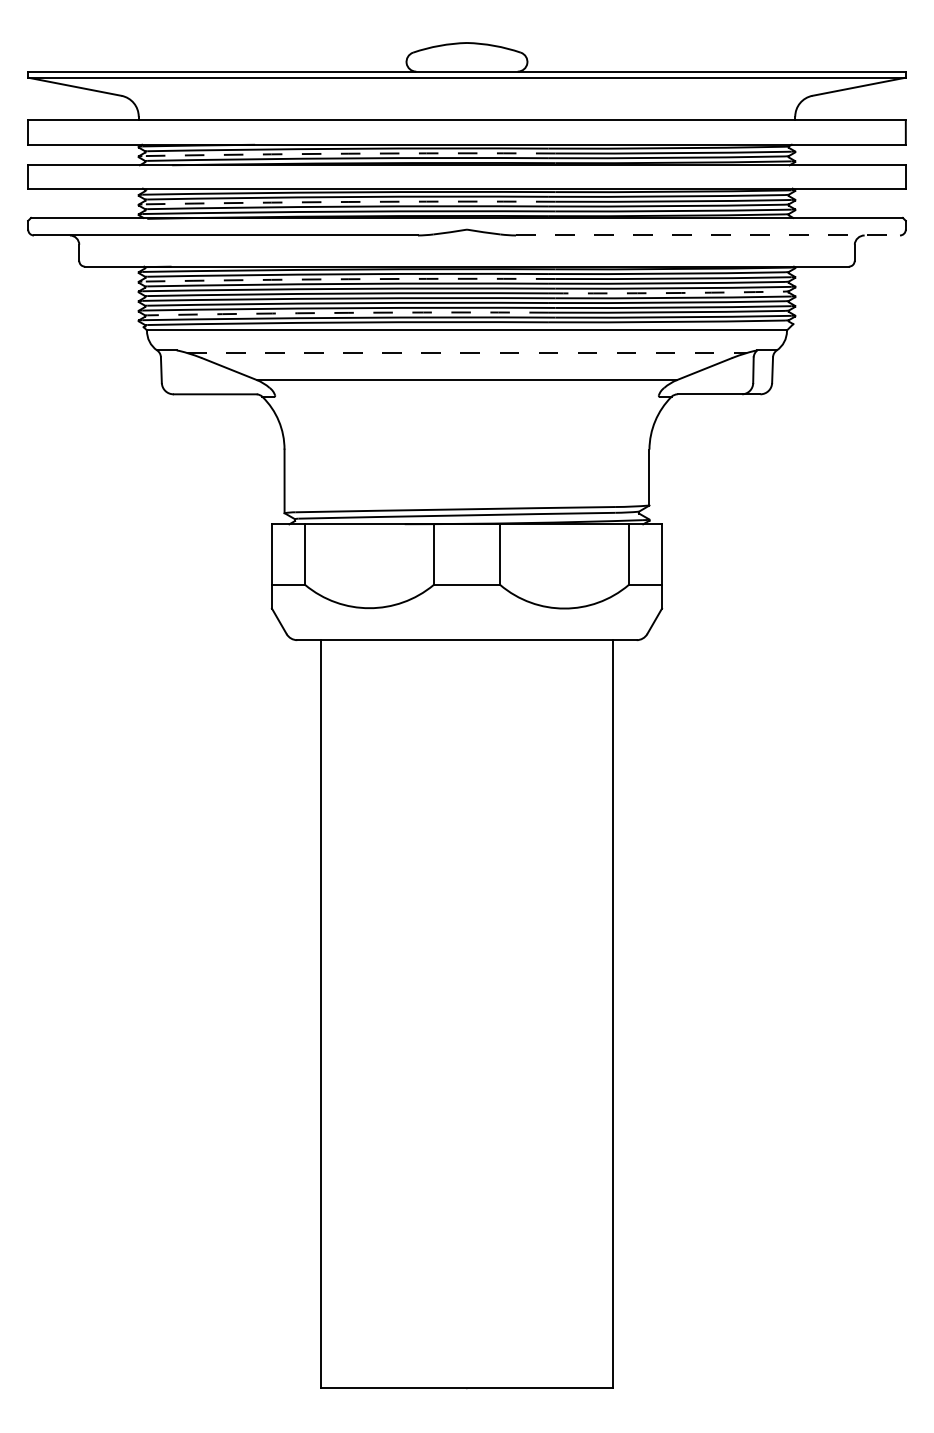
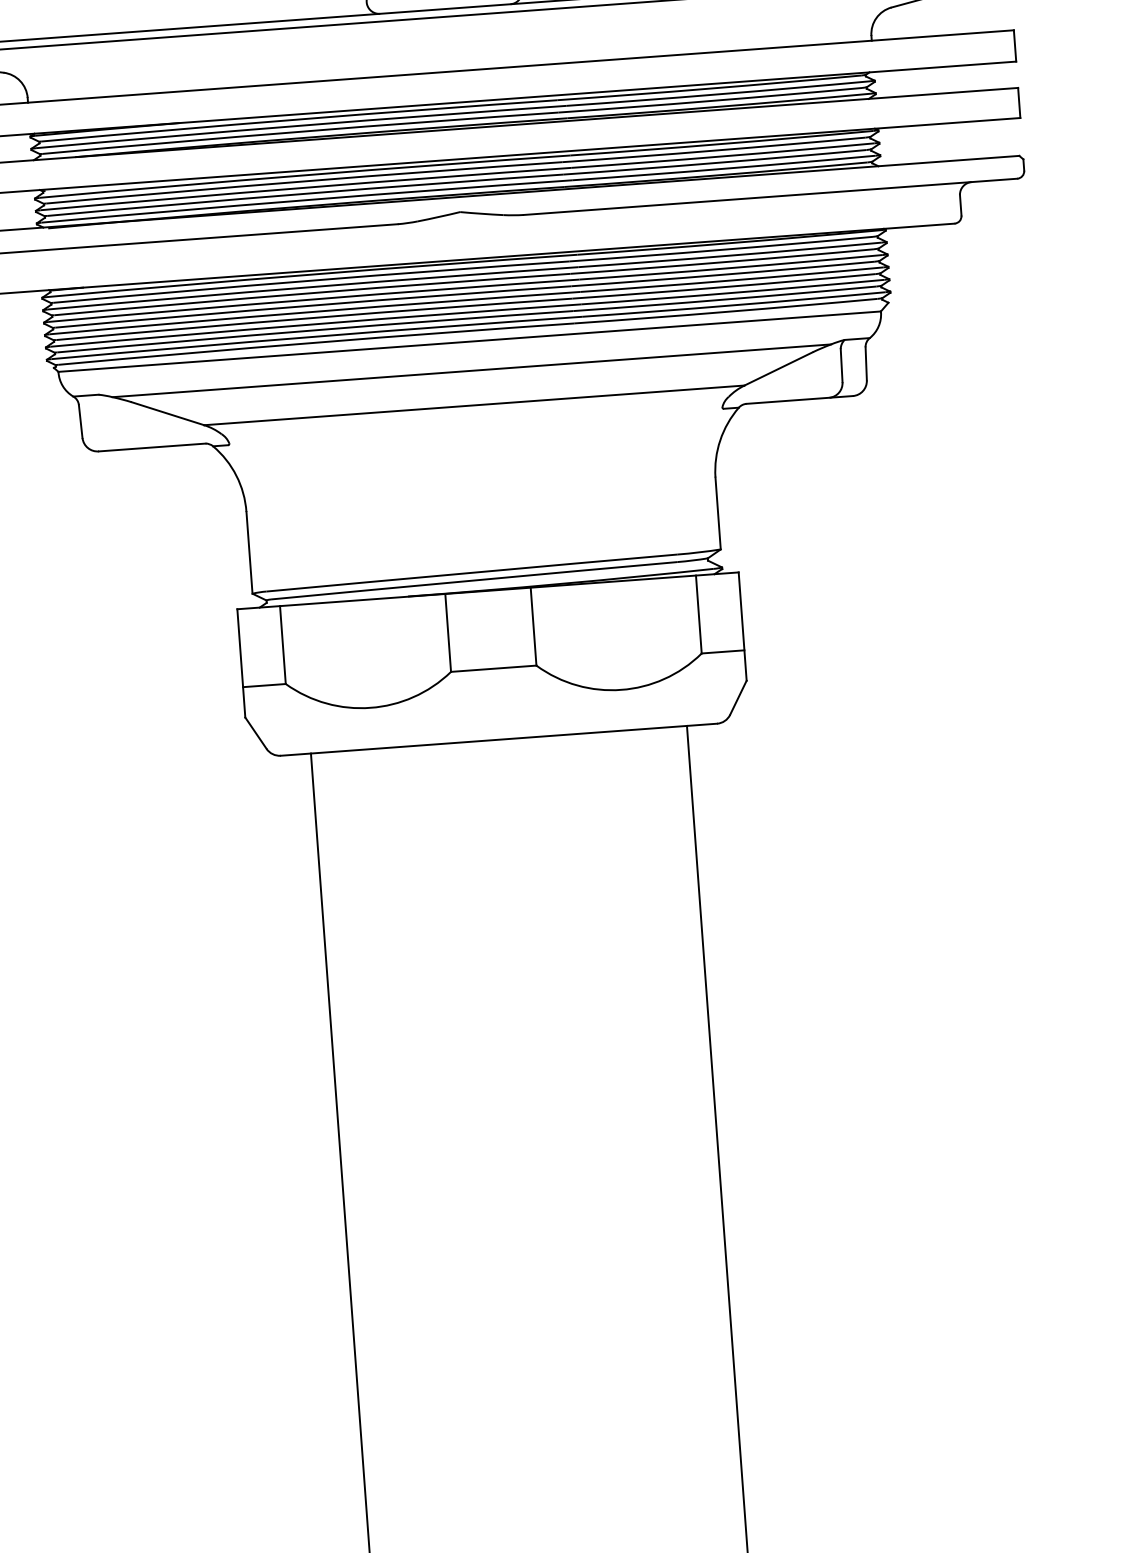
arc: (348, 153) -> (300, 125), dashed -> solid
arc: (348, 201) -> (305, 187), dashed -> solid
line: (707, 235) -> (769, 196), dashed -> solid
arc: (348, 279) -> (312, 287), dashed -> solid
arc: (666, 293) -> (722, 275), dashed -> solid
arc: (348, 312) -> (315, 329), dashed -> solid
line: (466, 353) -> (471, 371), dashed -> solid

